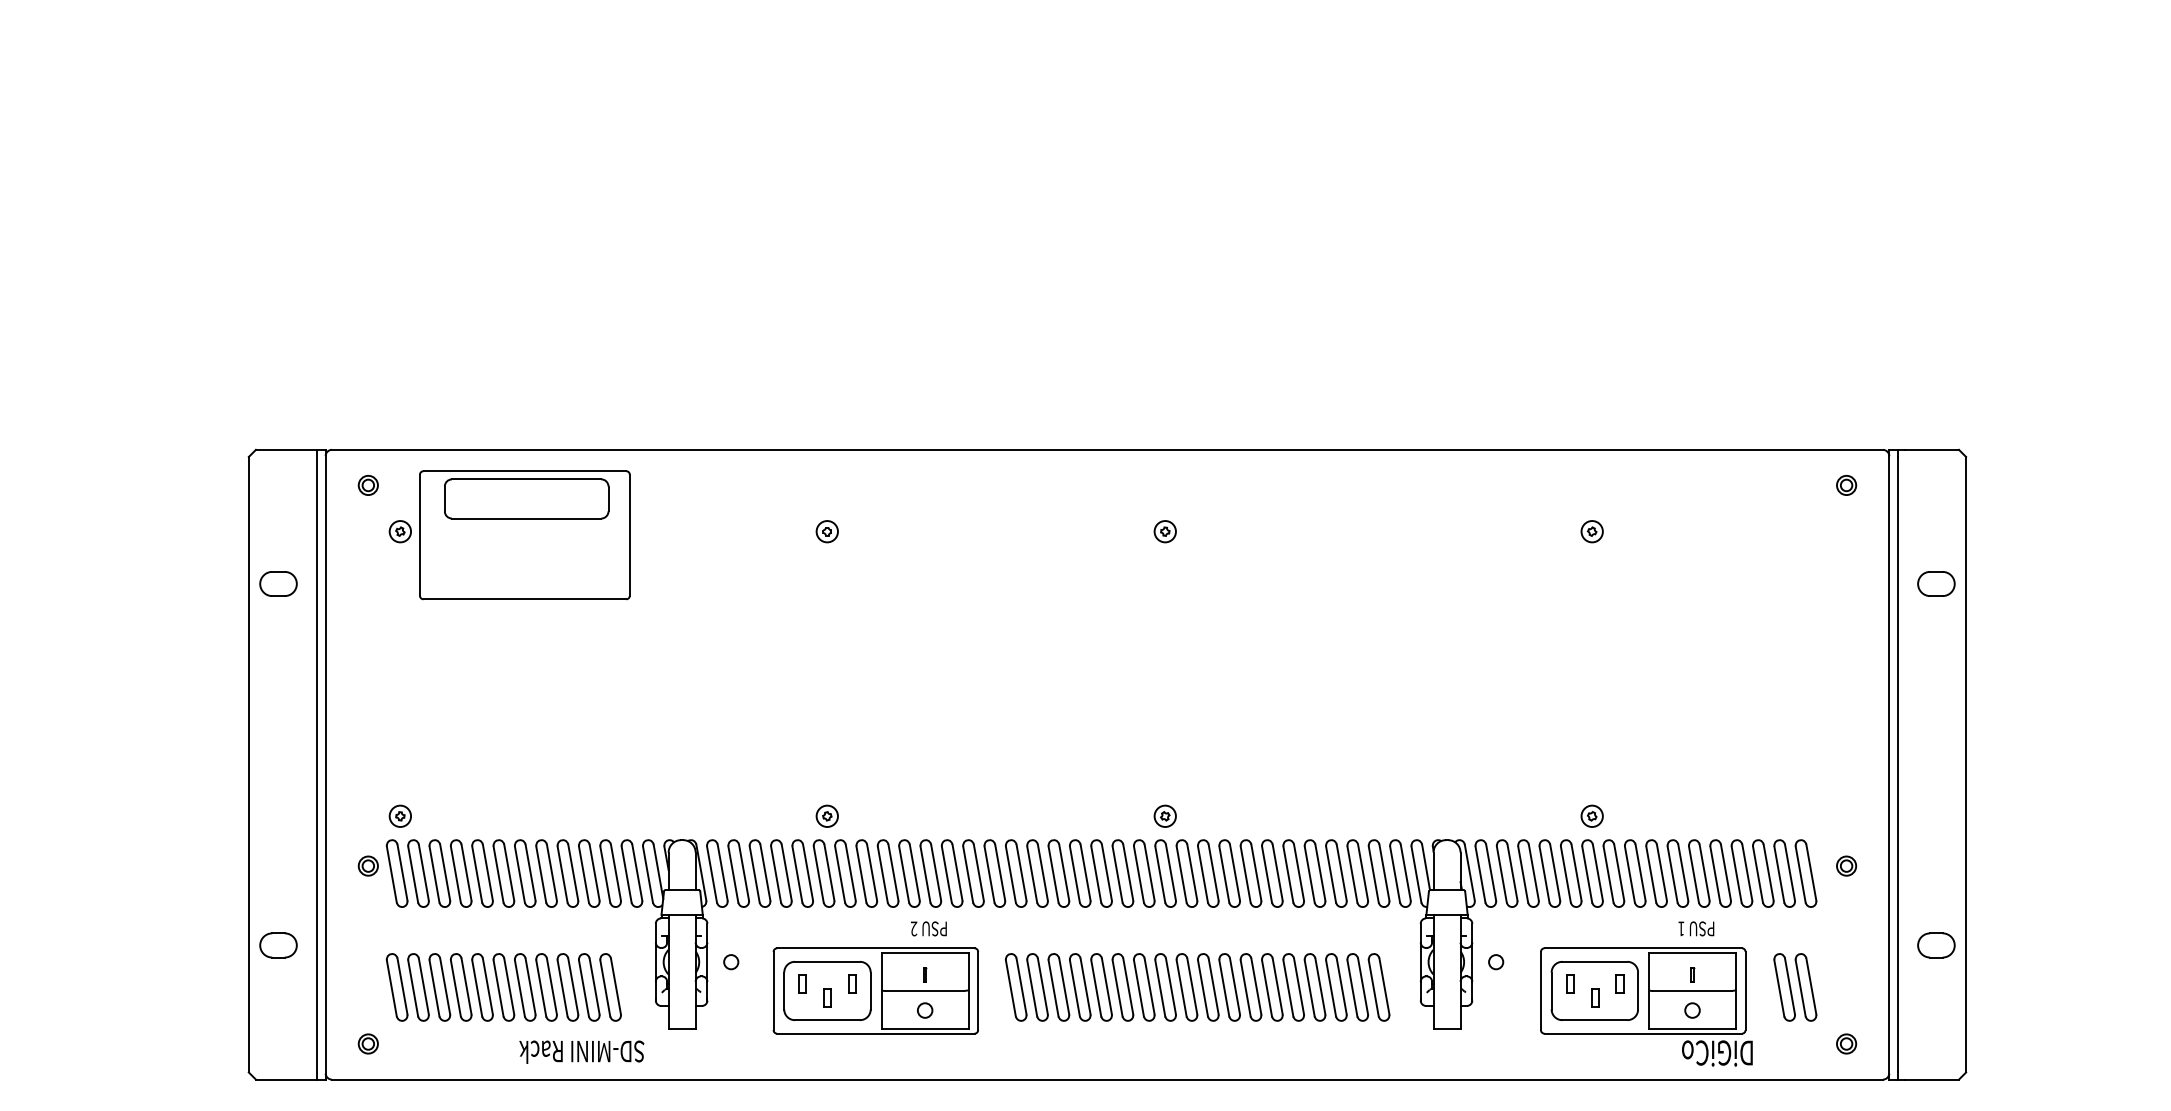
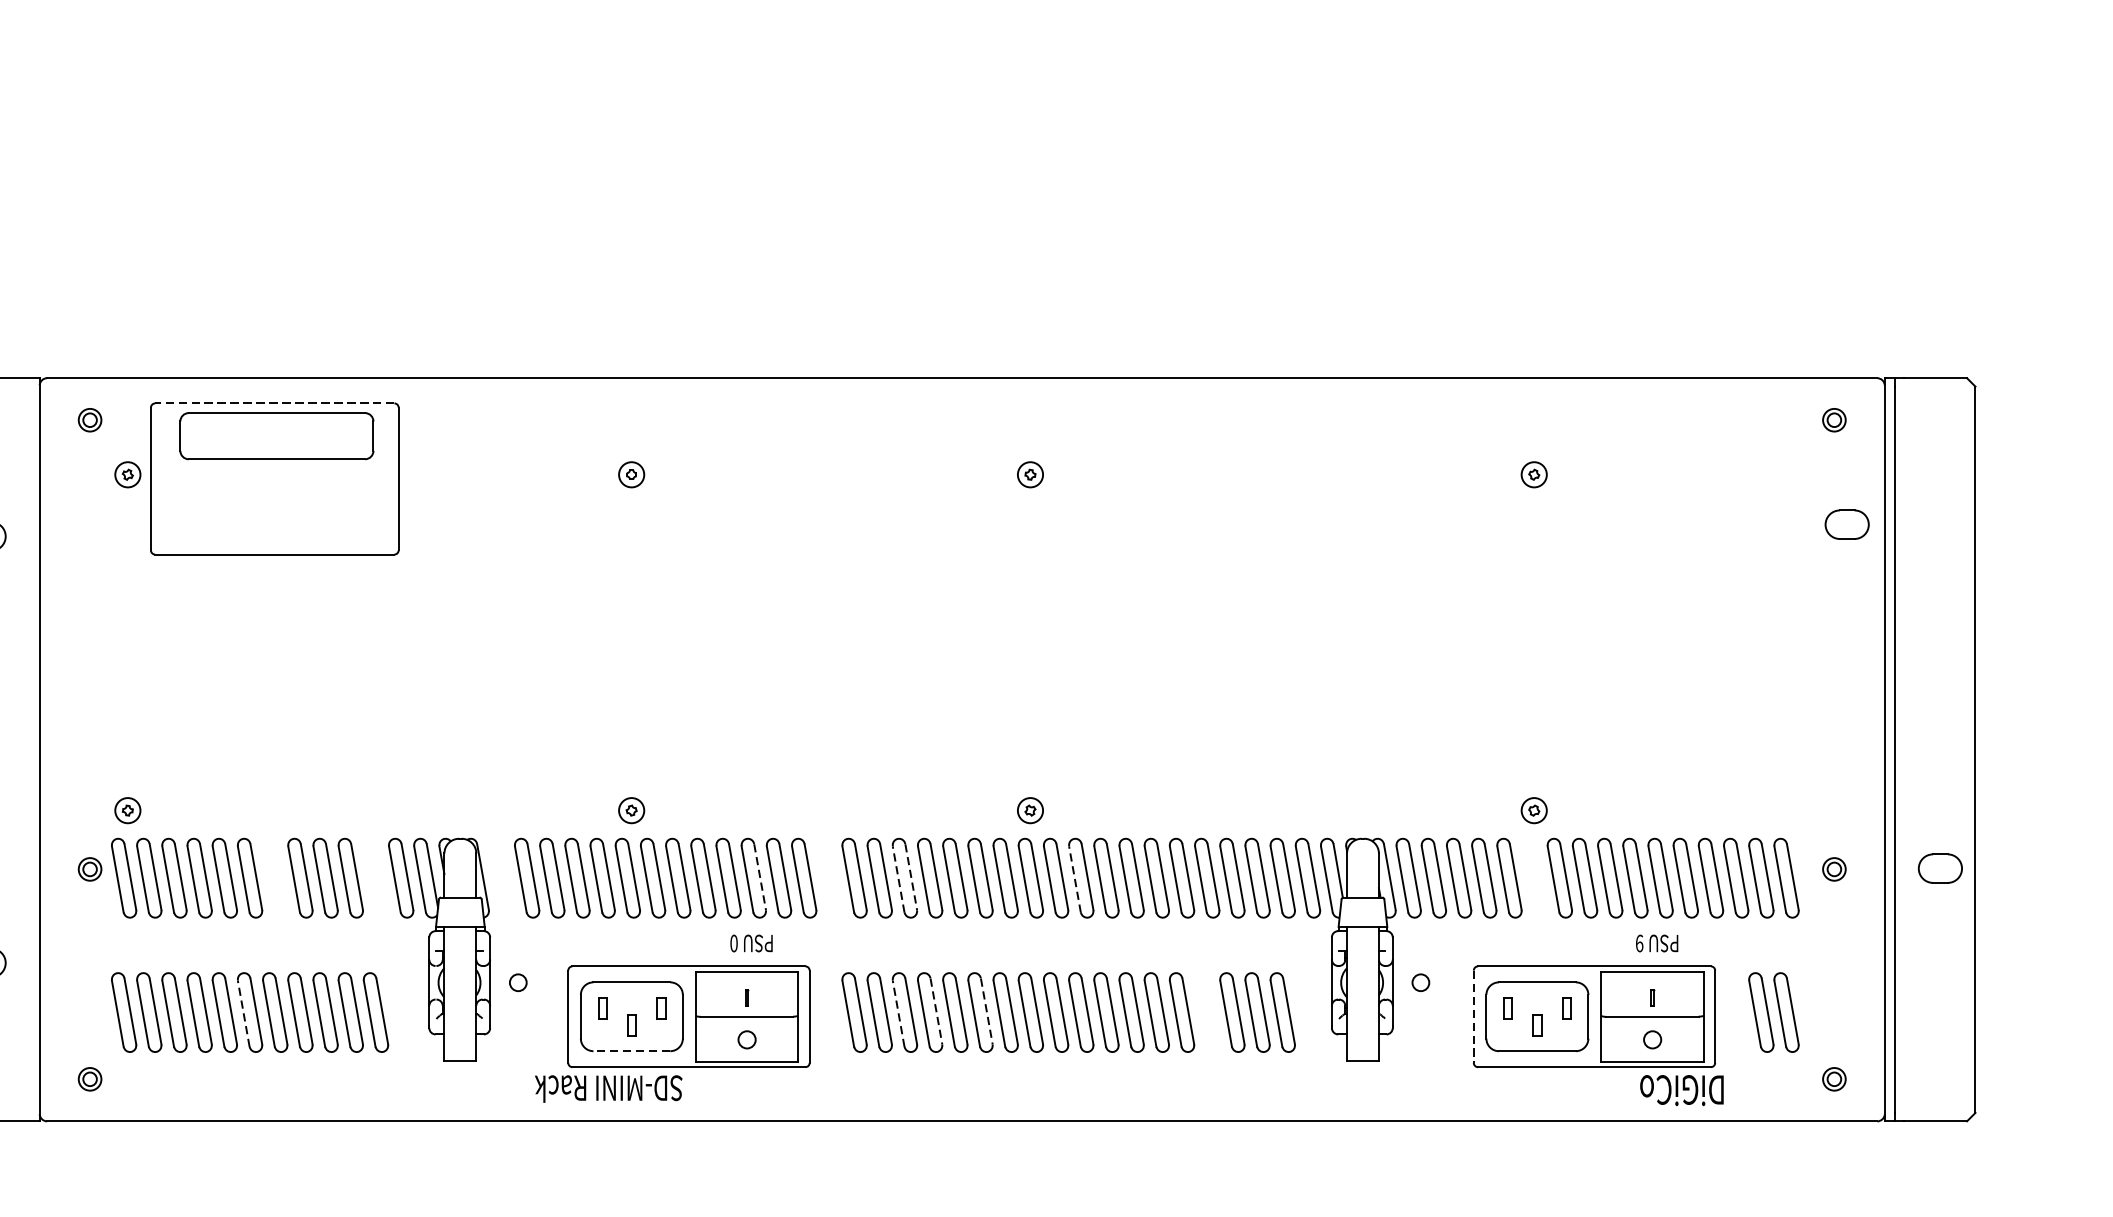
line: (524, 471) -> (274, 403), solid -> dashed
part: (1936, 583) -> (1847, 524), moved
line: (316, 764) -> (28, 749), removed
part: (525, 873) -> (275, 878), removed
part: (610, 873) -> (375, 878), removed
part: (717, 873) -> (502, 878), removed
line: (936, 873) -> (760, 878), solid -> dashed
part: (994, 873) -> (828, 878), removed
line: (1064, 873) -> (911, 878), solid -> dashed
part: (1592, 873) -> (1534, 878), removed
line: (1053, 874) -> (898, 879), solid -> dashed
line: (1203, 874) -> (1075, 879), solid -> dashed
text: (914, 928) -> (734, 943), 2 -> 0
text: (1681, 928) -> (1639, 943), 1 -> 9
part: (1936, 945) -> (1940, 868), moved
line: (1085, 987) -> (936, 1012), solid -> dashed
line: (1128, 987) -> (987, 1012), solid -> dashed
part: (1314, 987) -> (1206, 1012), removed
line: (498, 988) -> (243, 1013), solid -> dashed
line: (1053, 988) -> (898, 1013), solid -> dashed
line: (1540, 991) -> (1473, 1017), solid -> dashed
line: (827, 1020) -> (631, 1051), solid -> dashed
text: (581, 1051) -> (608, 1088), moved

